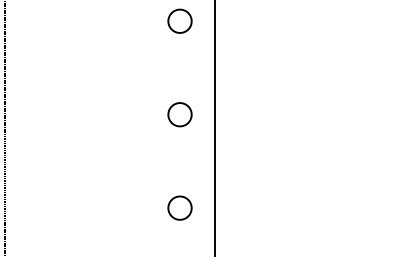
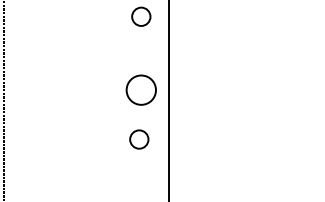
circle: (180, 115) -> (141, 90), size x1.6
circle: (180, 208) -> (139, 139), moved

